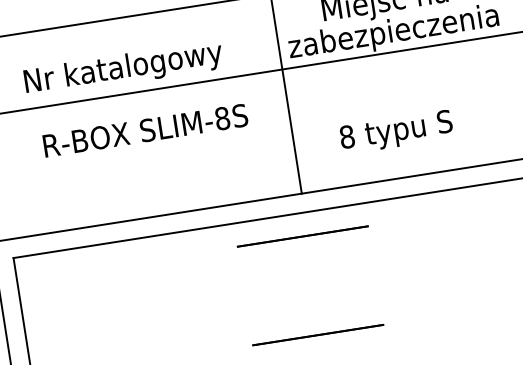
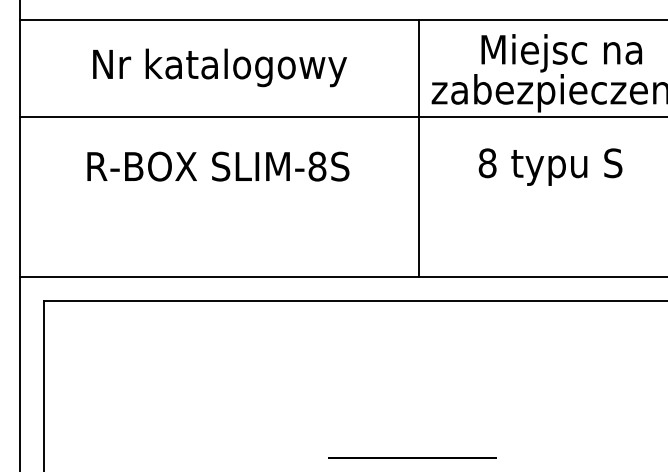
text: (123, 68) -> (219, 67), moved
text: (145, 130) -> (218, 166), moved
text: (396, 131) -> (550, 166), moved
line: (303, 236) -> (412, 330), removed

